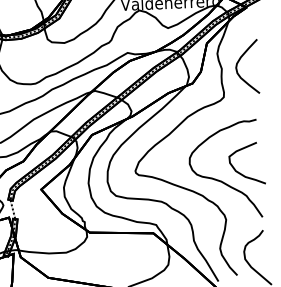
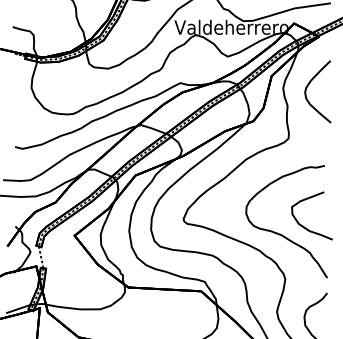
curve: (238, 62) -> (308, 86), moved

